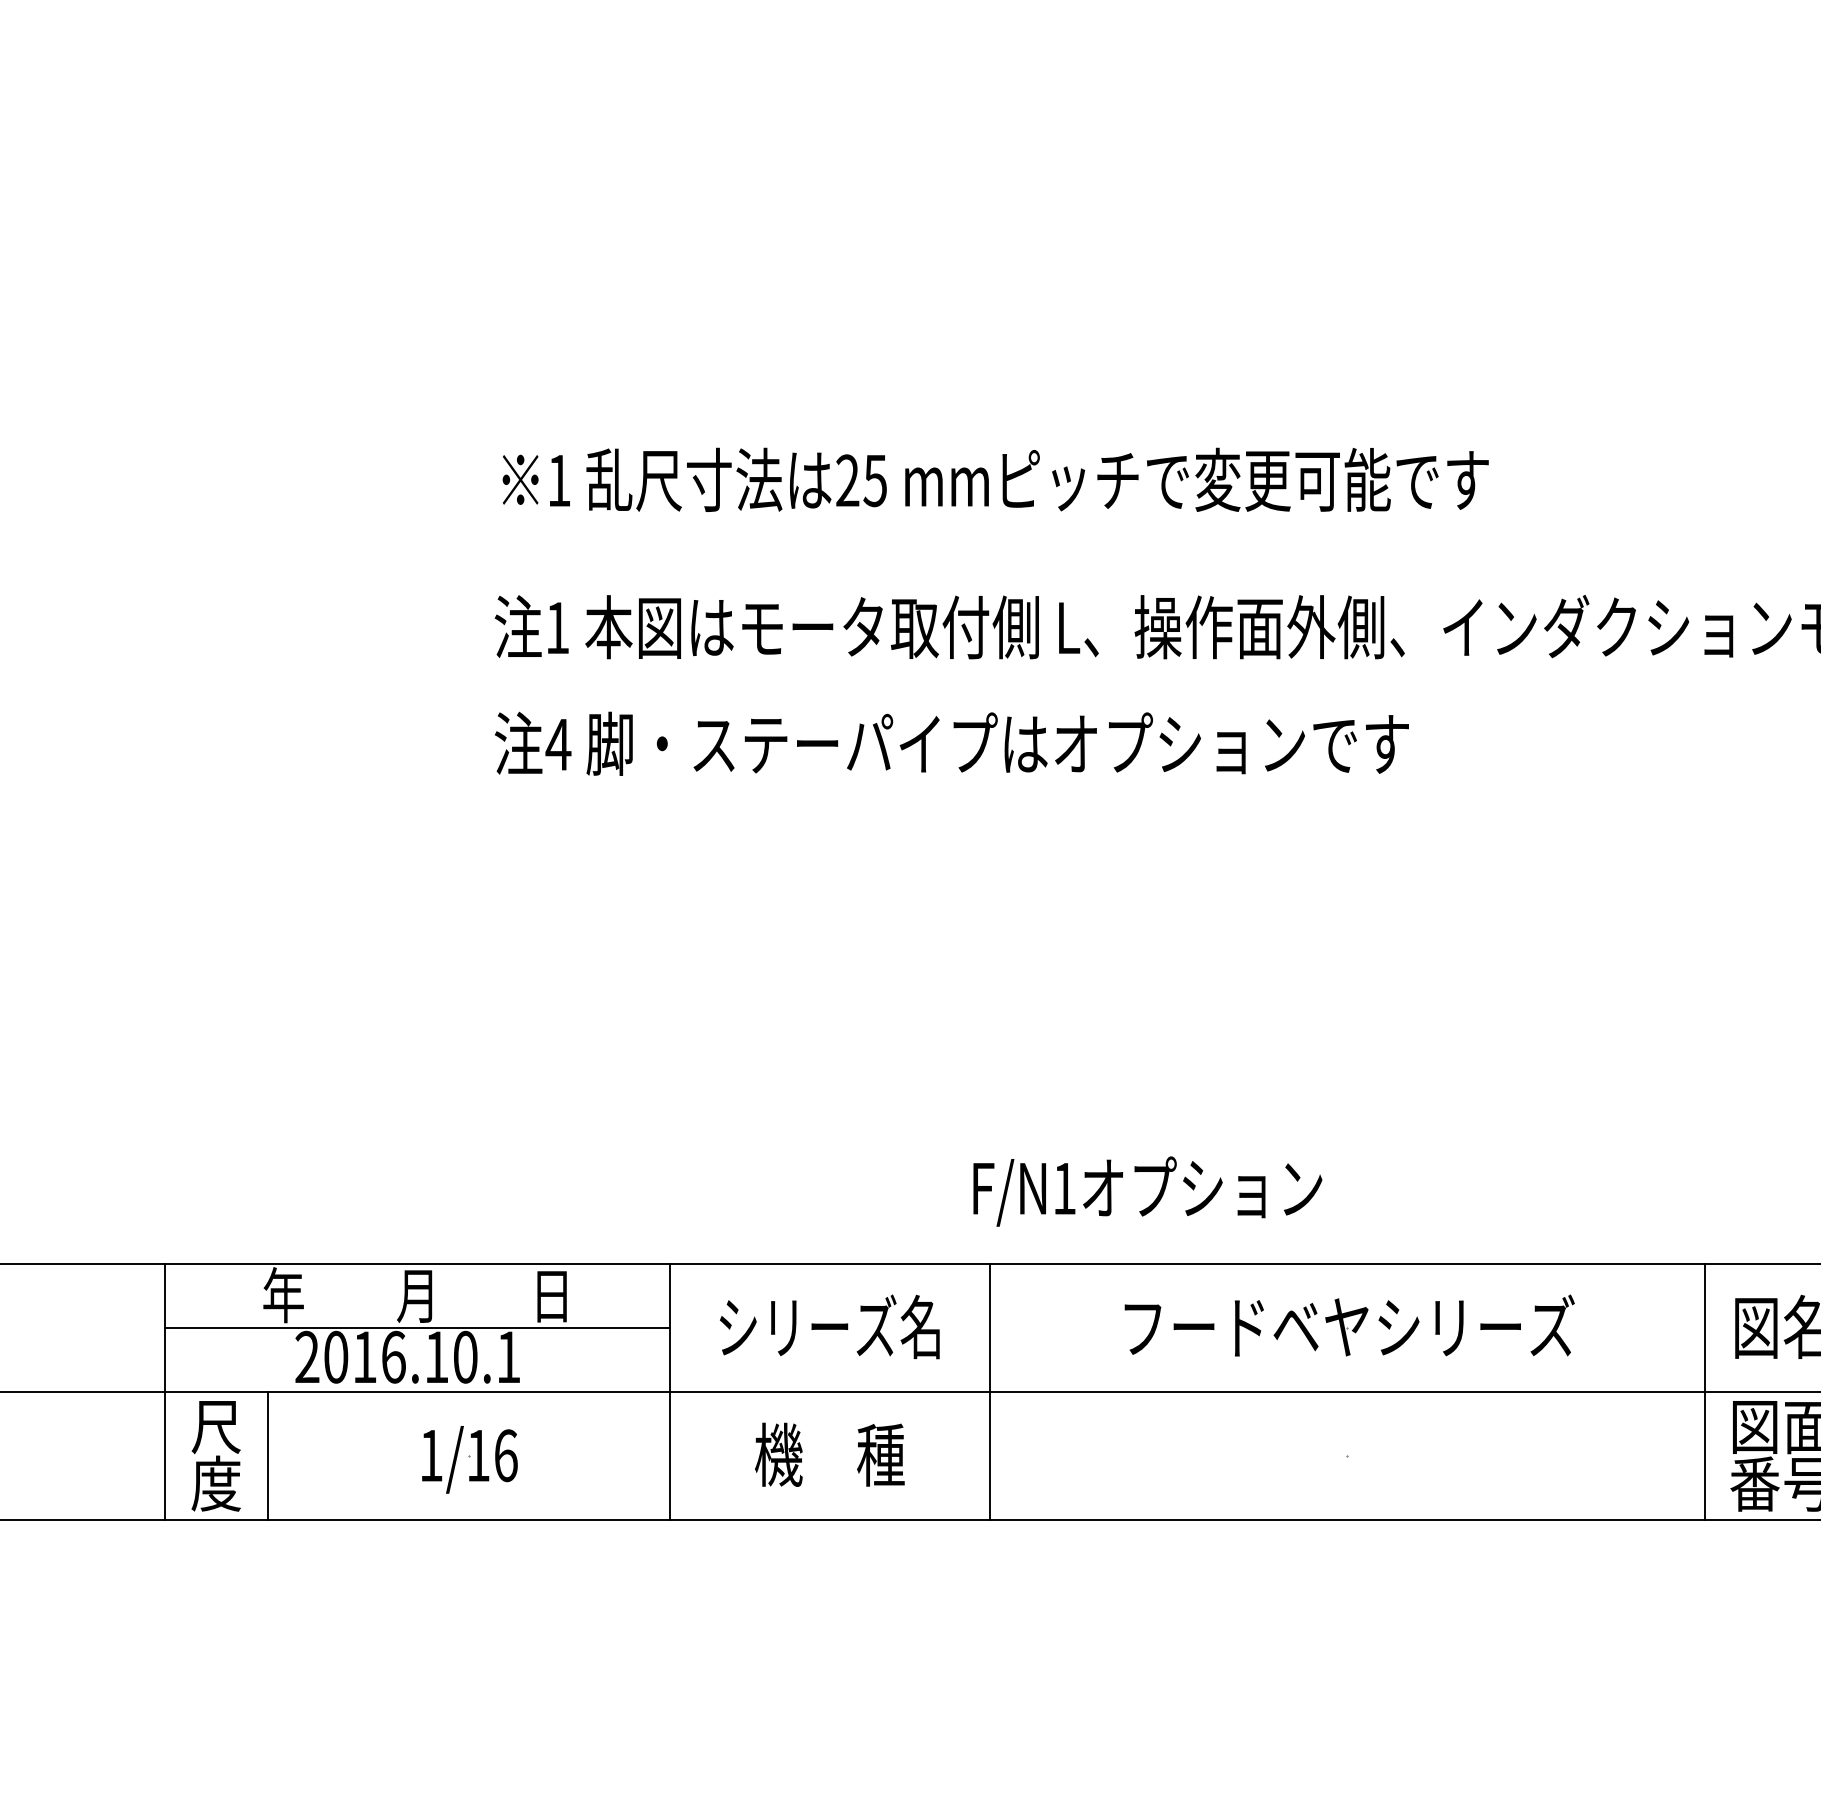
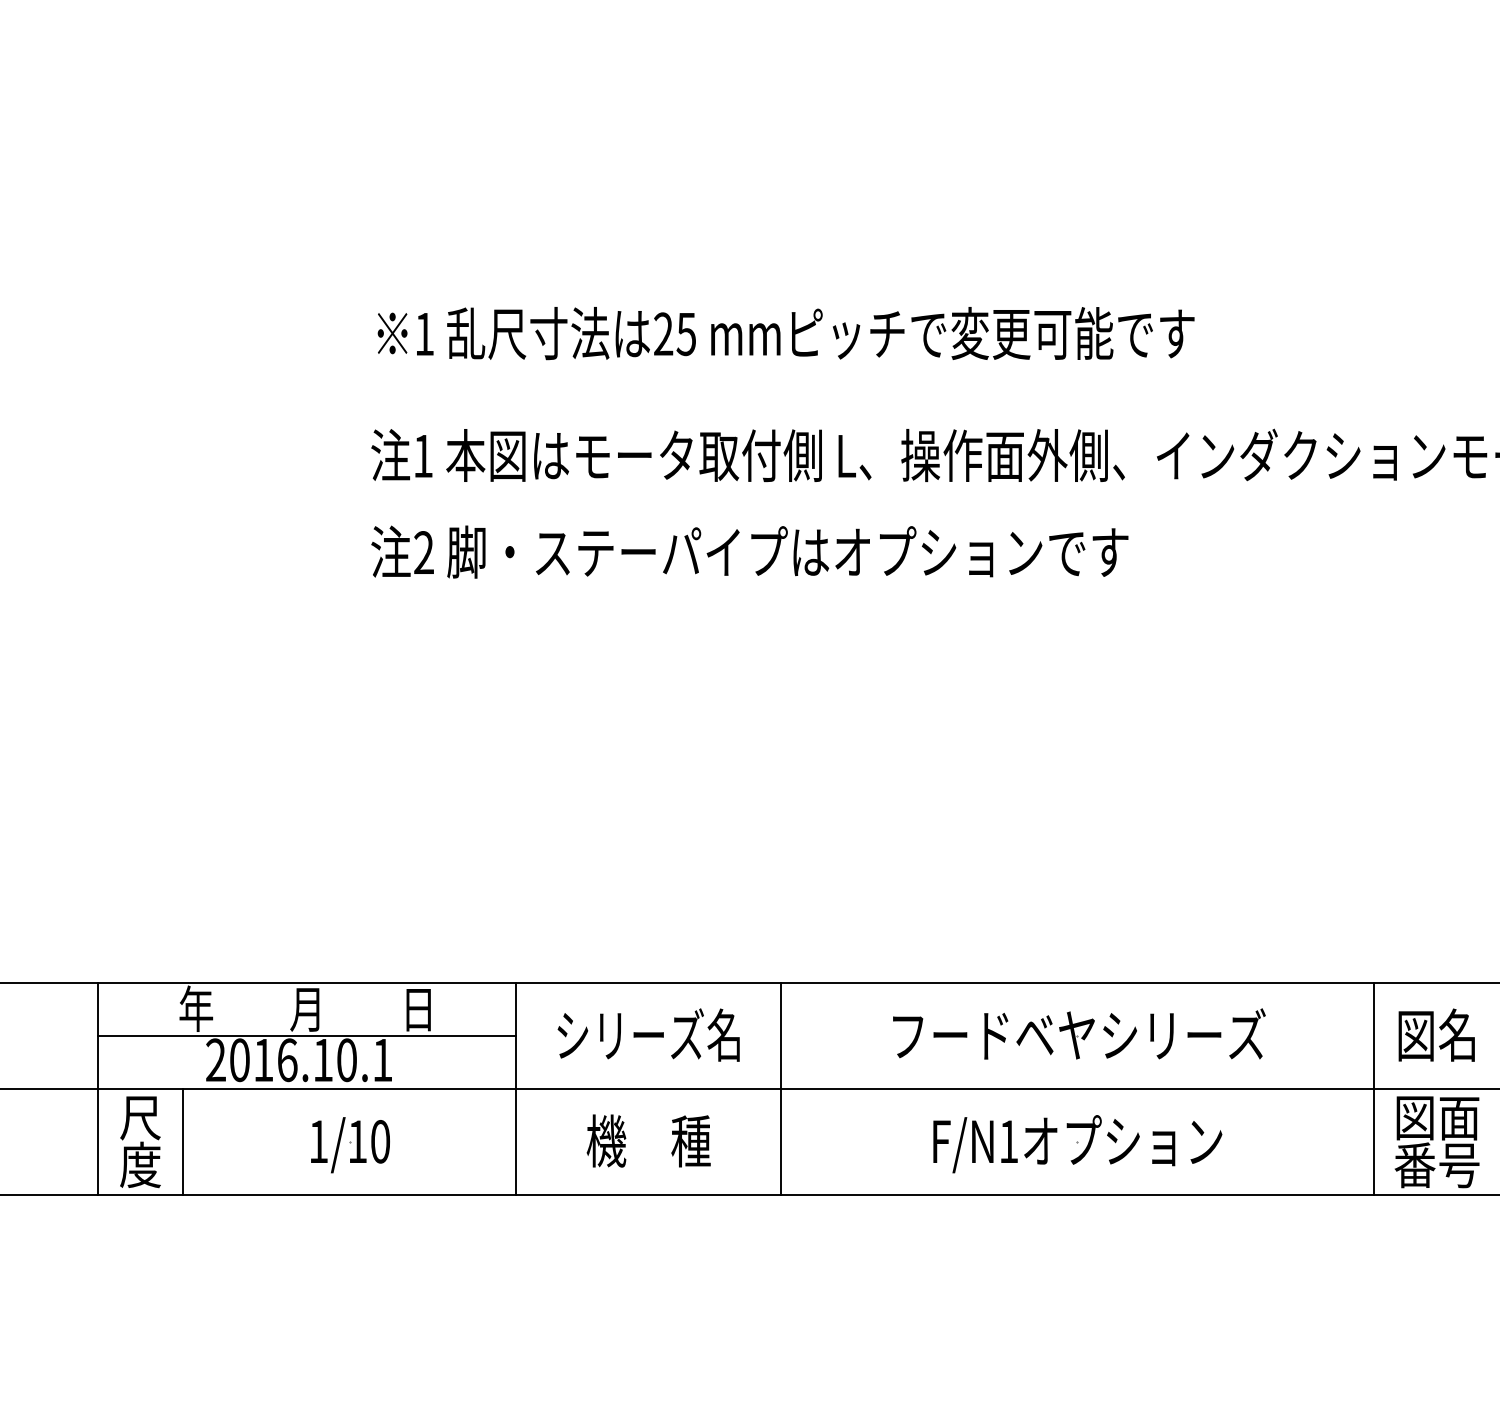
text: (558, 744) -> (423, 552), 4 -> 2
text: (1147, 1191) -> (1077, 1144), moved
text: (506, 1455) -> (380, 1141), 1/16 -> 1/10

